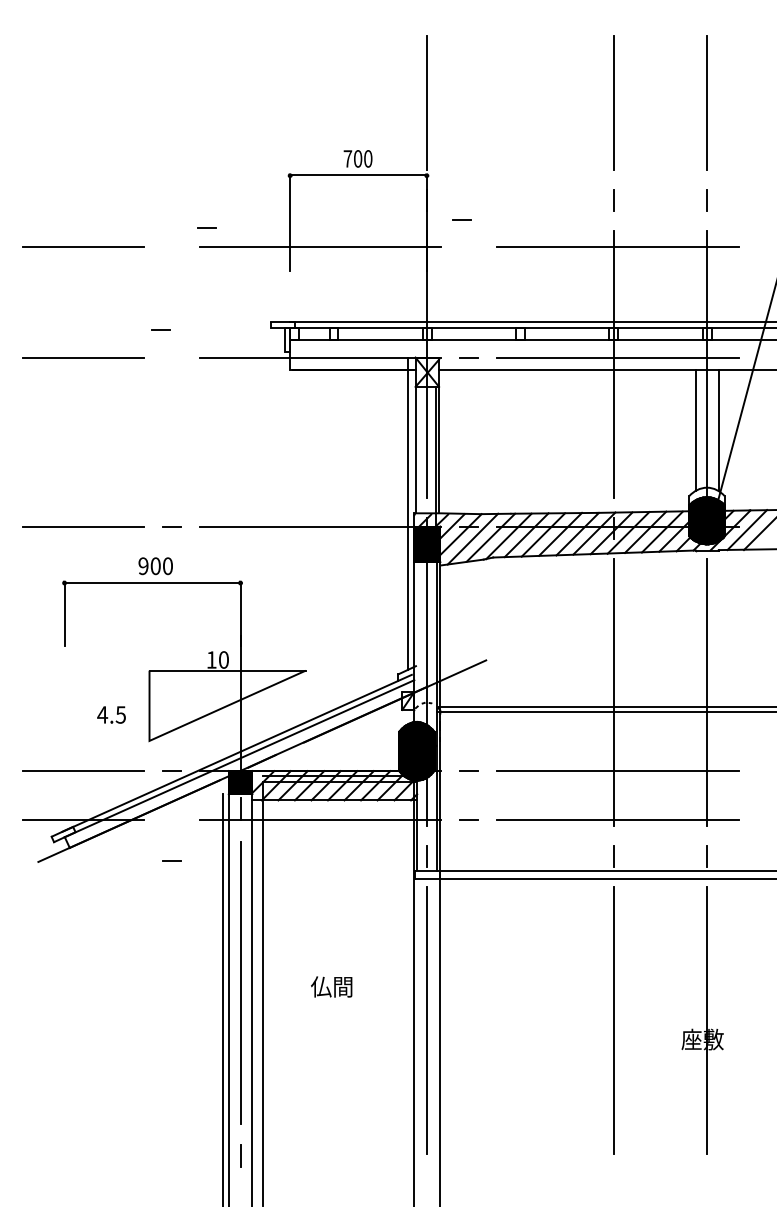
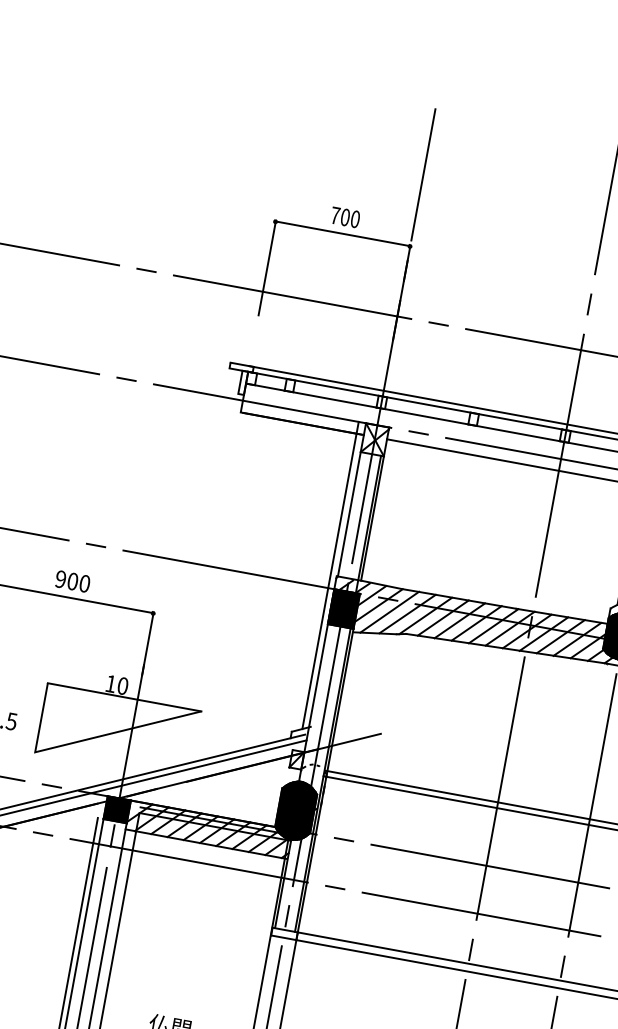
line: (461, 219) -> (438, 323), moved
line: (206, 227) -> (146, 269), moved
line: (160, 329) -> (126, 379), moved
line: (171, 860) -> (42, 833), moved

